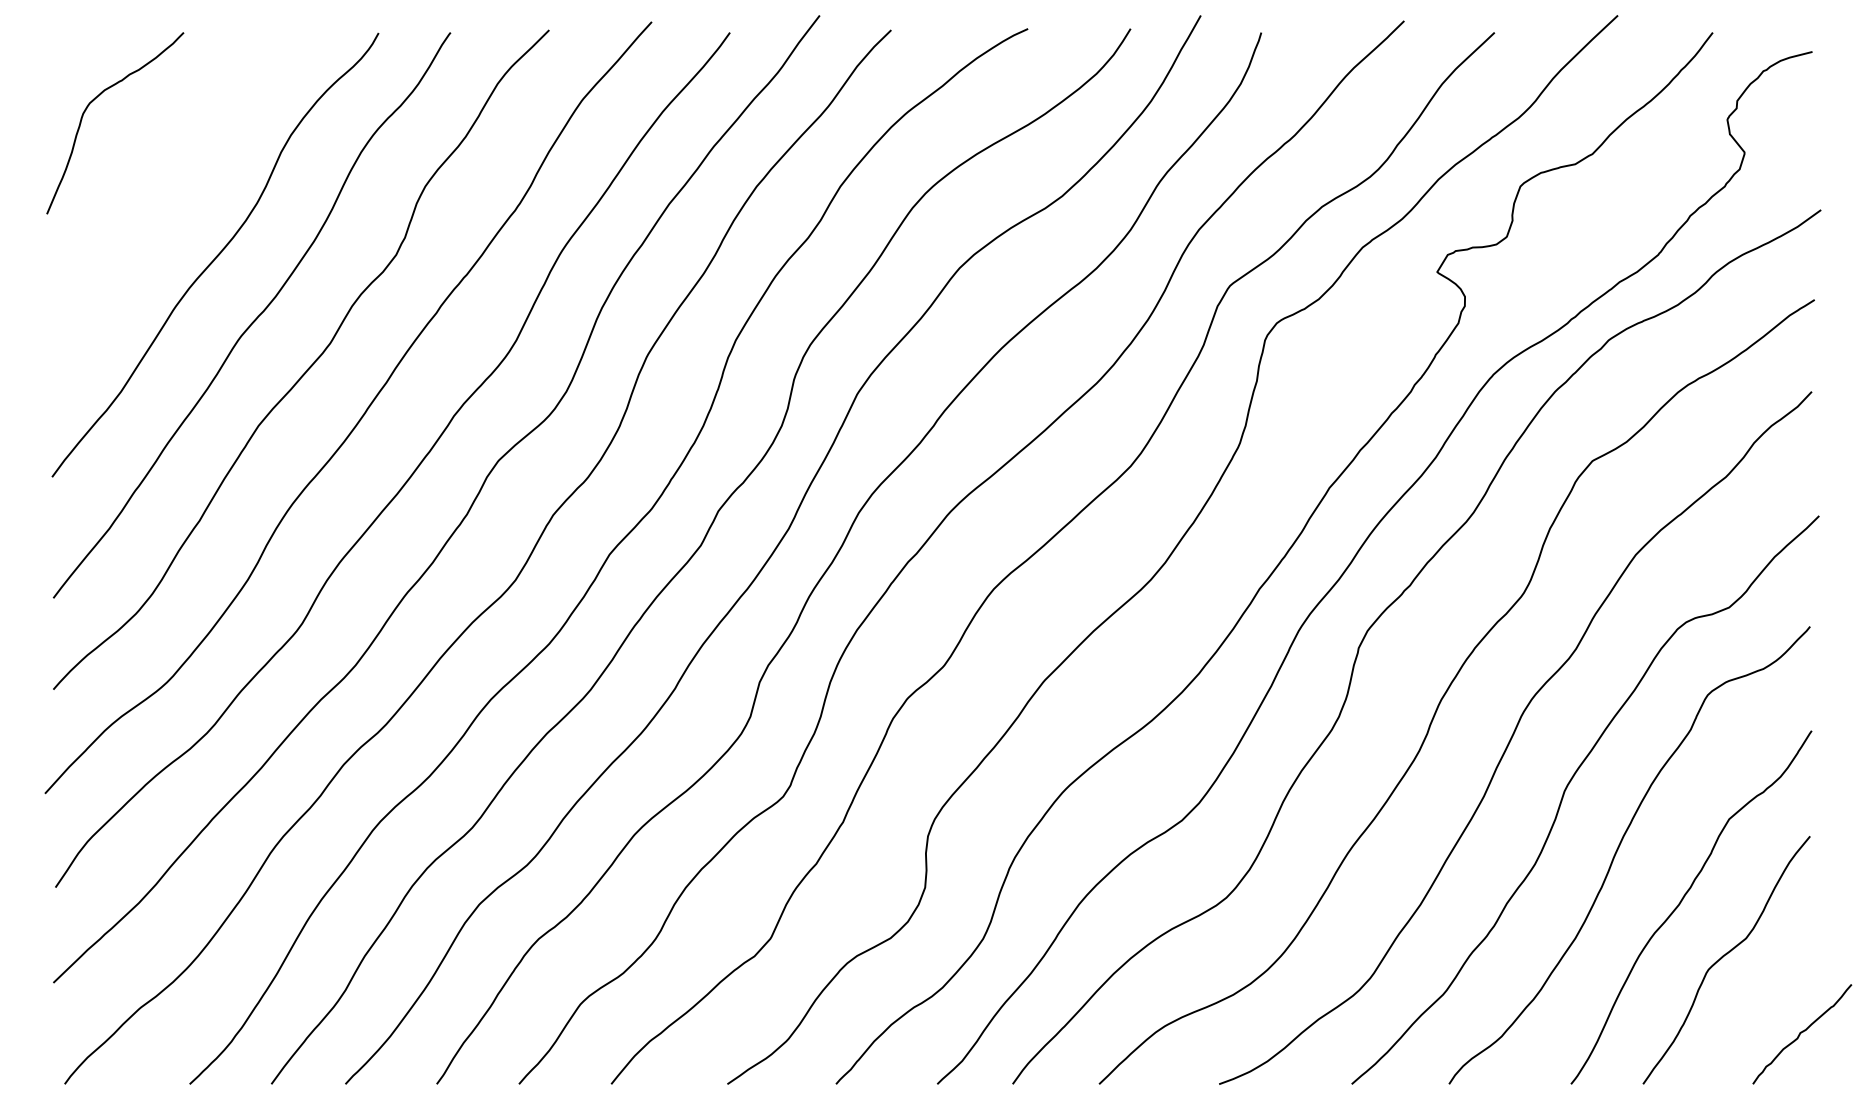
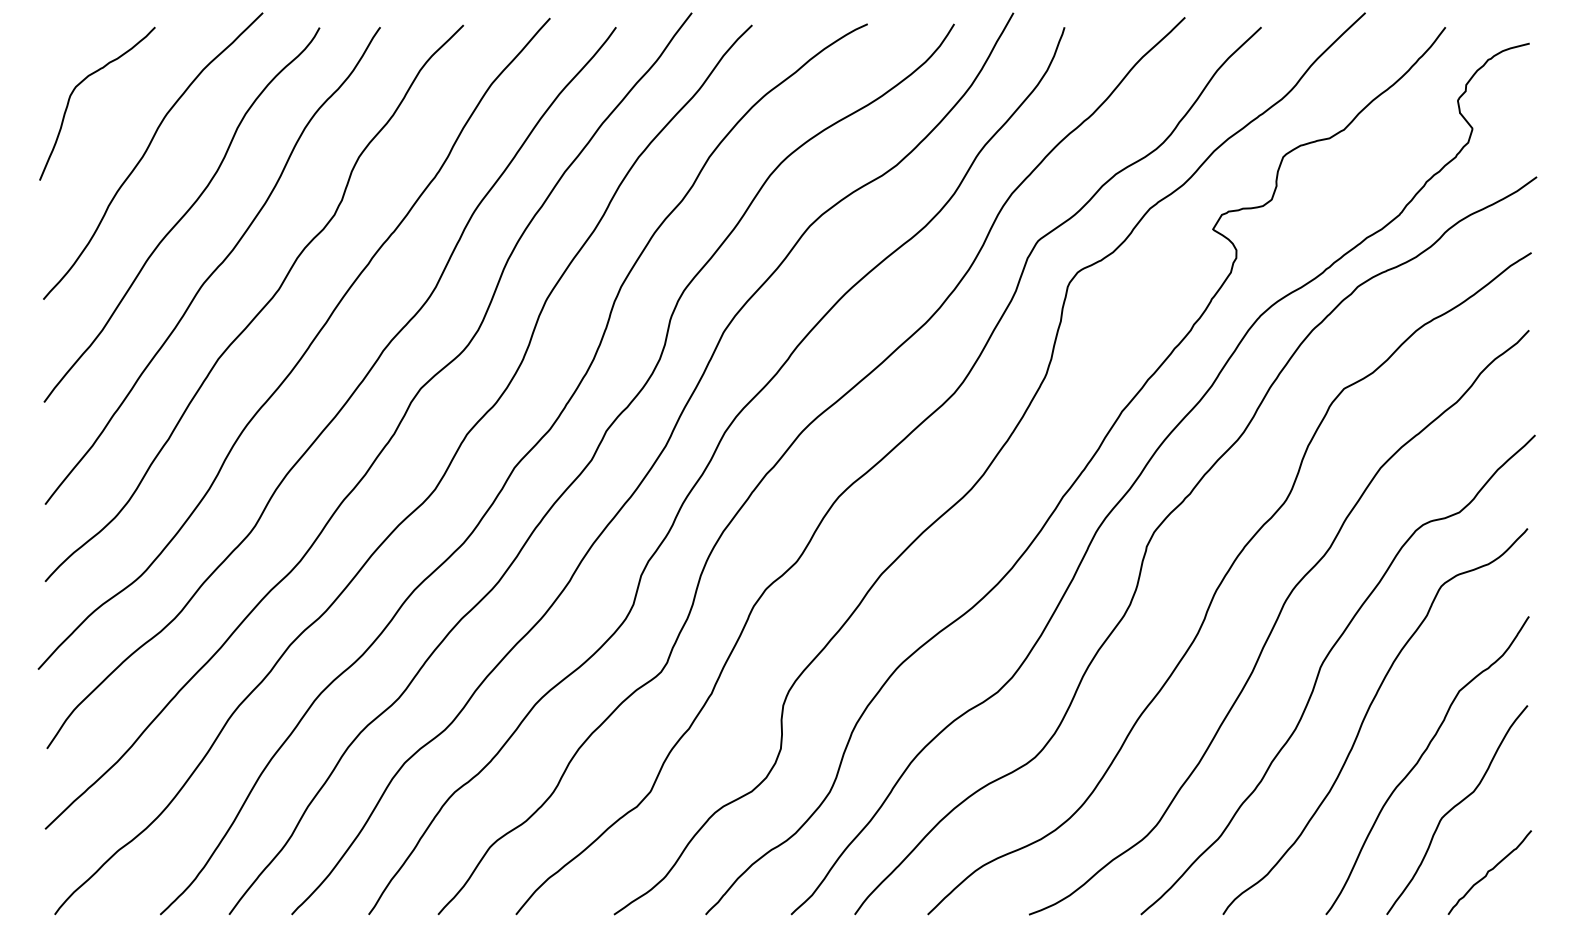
curve: (172, 182) -> (145, 153), added
curve: (1801, 1033) -> (1489, 871), moved

